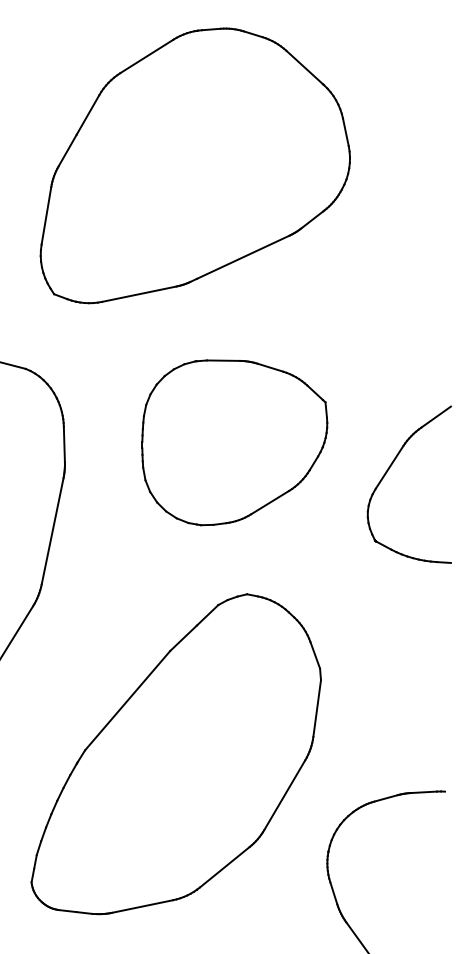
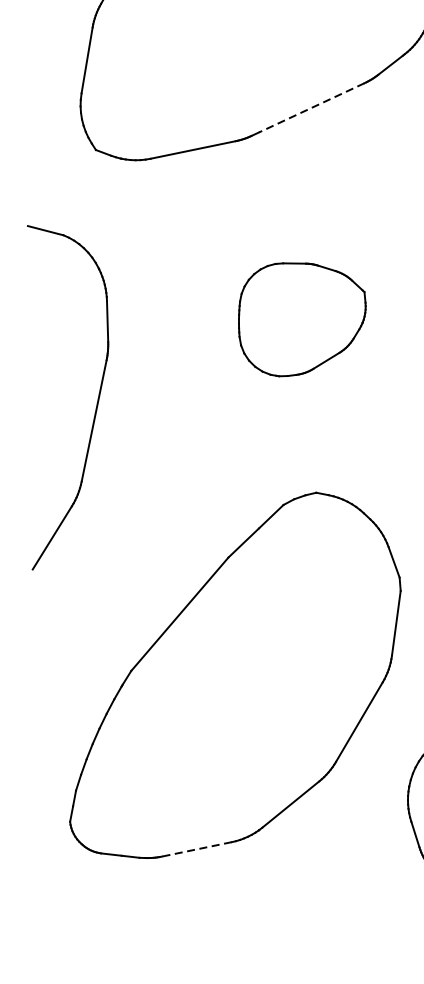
line: (242, 257) -> (311, 108), solid -> dashed
part: (234, 442) -> (301, 319), size x0.6
line: (142, 906) -> (196, 849), solid -> dashed

